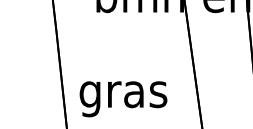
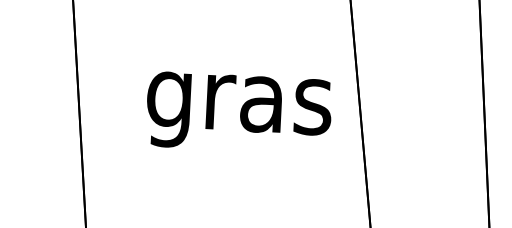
text: (123, 99) -> (238, 113), moved

